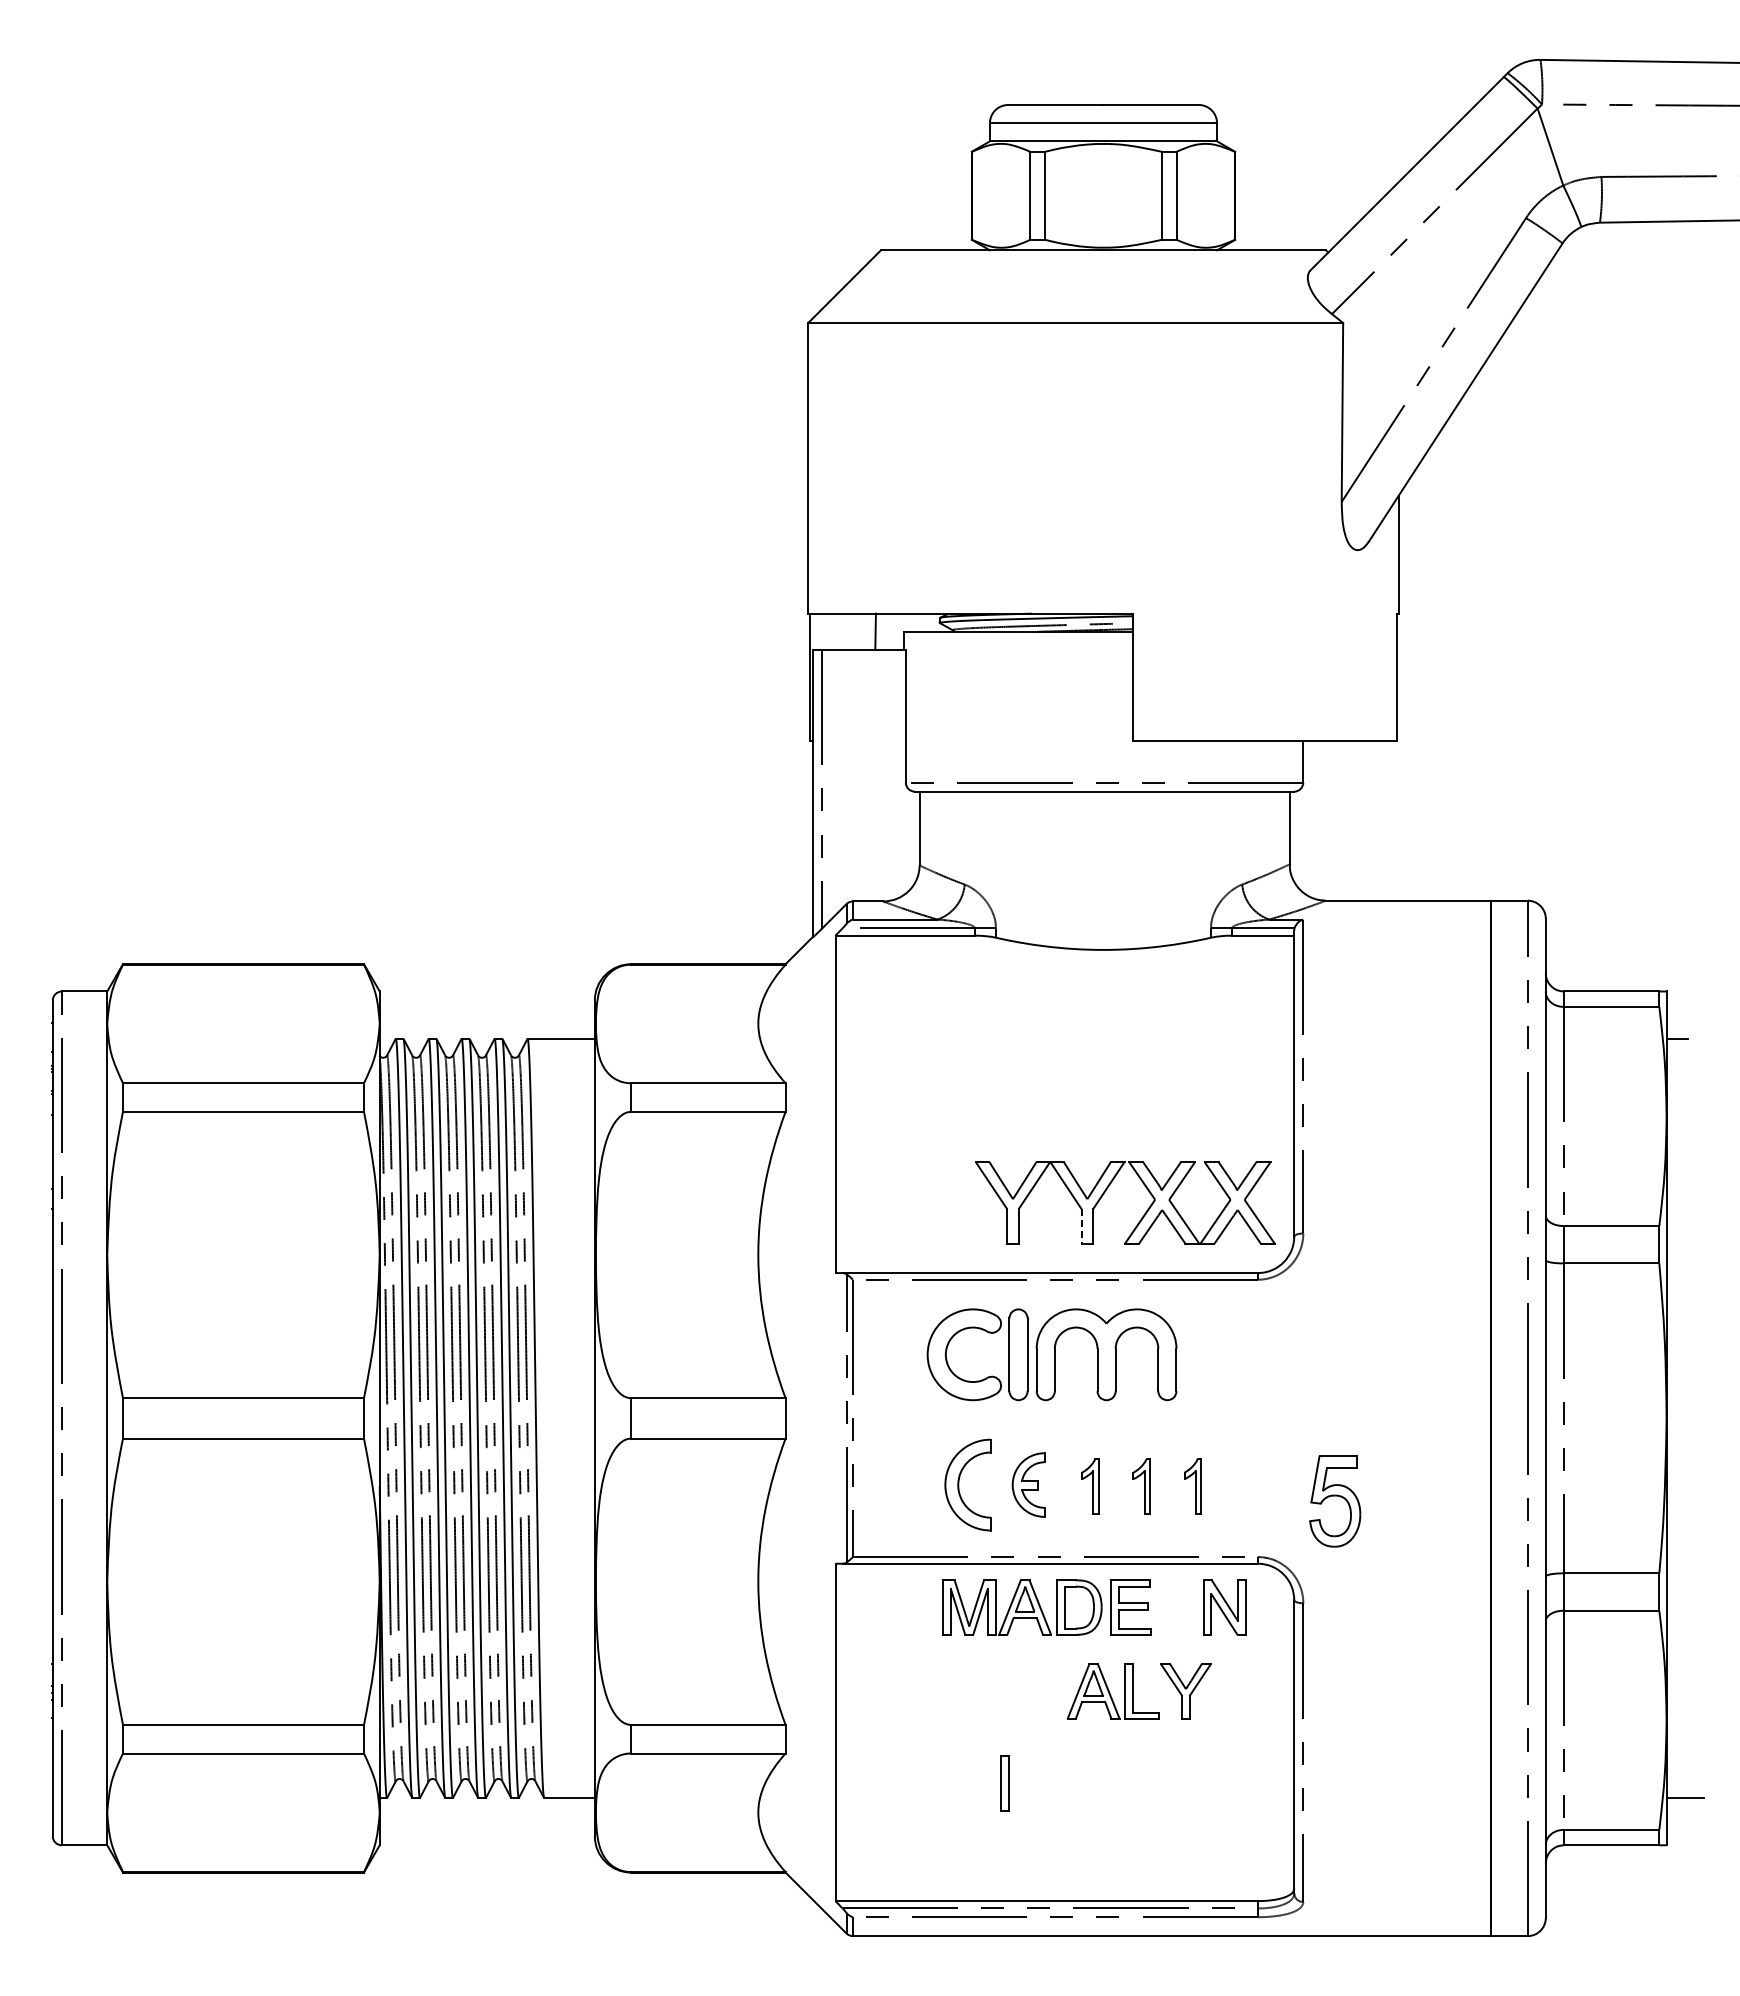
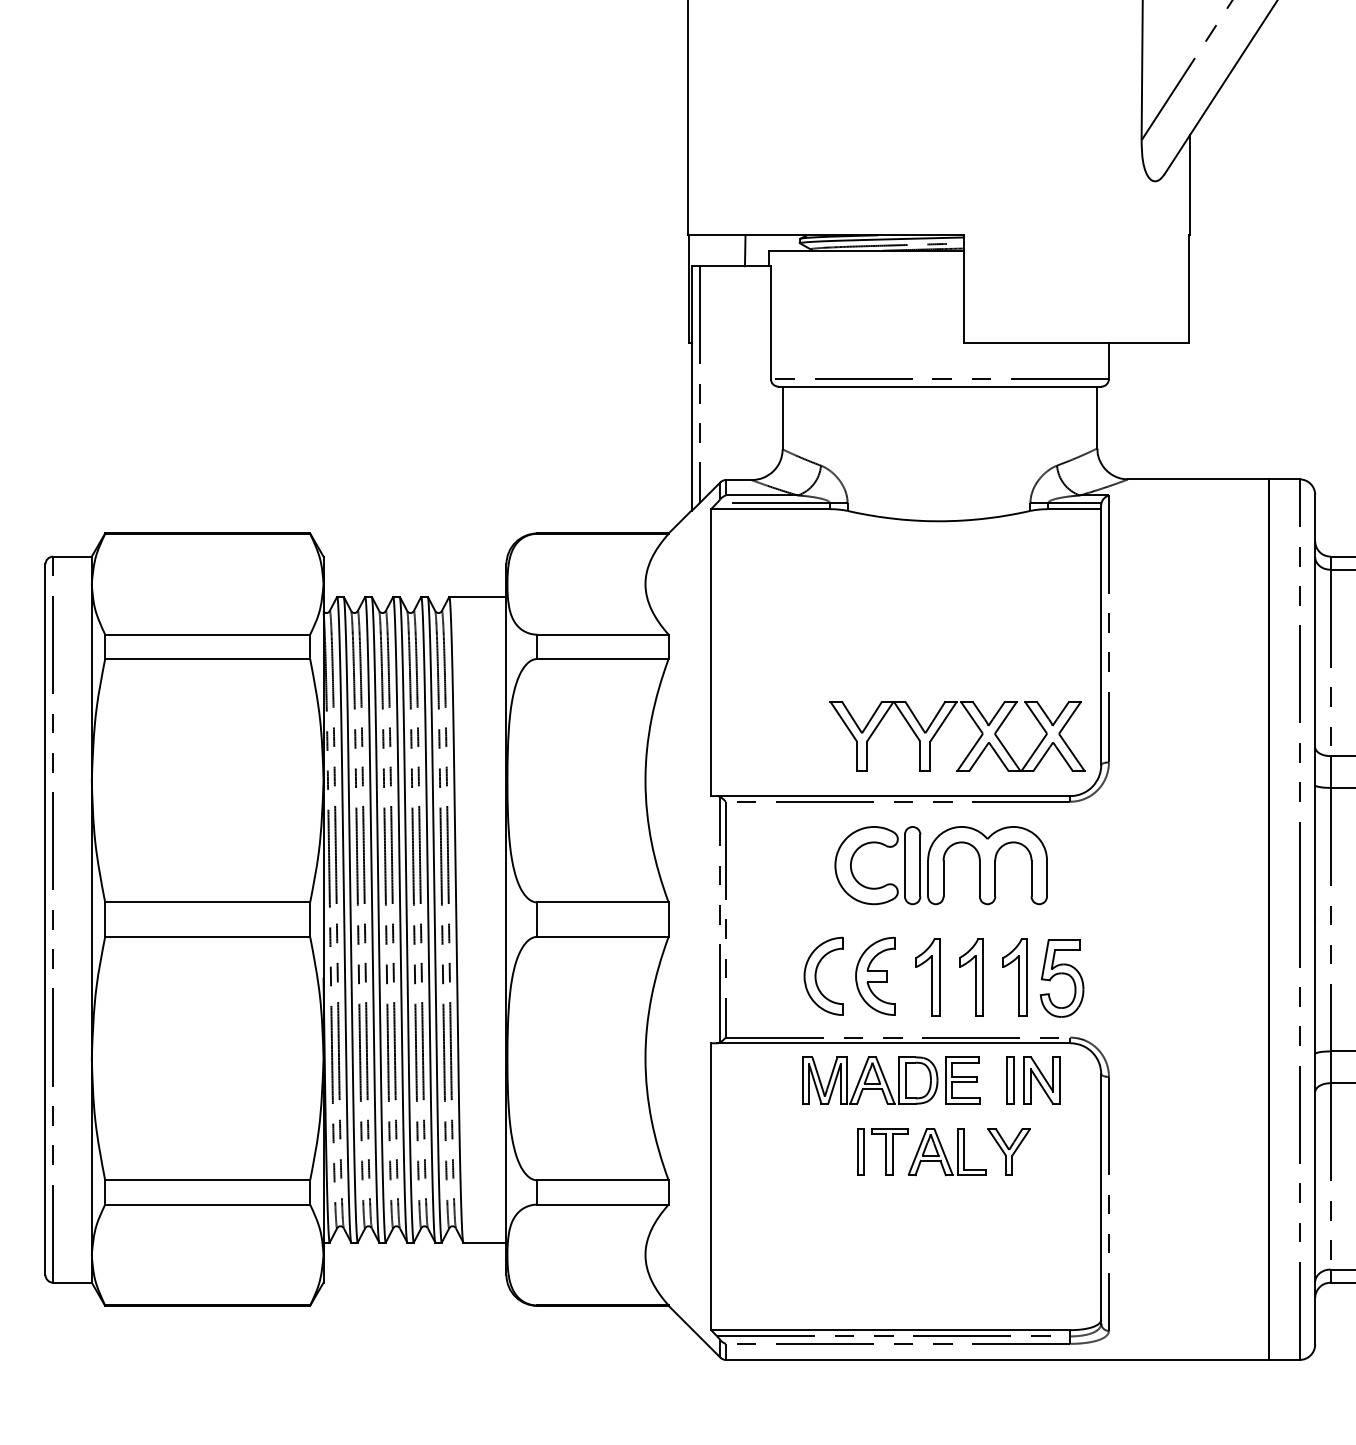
line: (1081, 1226) -> (920, 756), dashed -> solid
part: (1051, 1354) -> (940, 865), moved
part: (1028, 1484) -> (875, 975), size x1.43
part: (1090, 1486) -> (927, 977), size x1.67
part: (1141, 1486) -> (971, 977), size x1.67
part: (1192, 1486) -> (1014, 977), size x1.67
part: (1335, 1501) -> (1062, 978), moved
part: (1037, 1691) -> (882, 1151), added
part: (1004, 1783) -> (1009, 1080), moved

